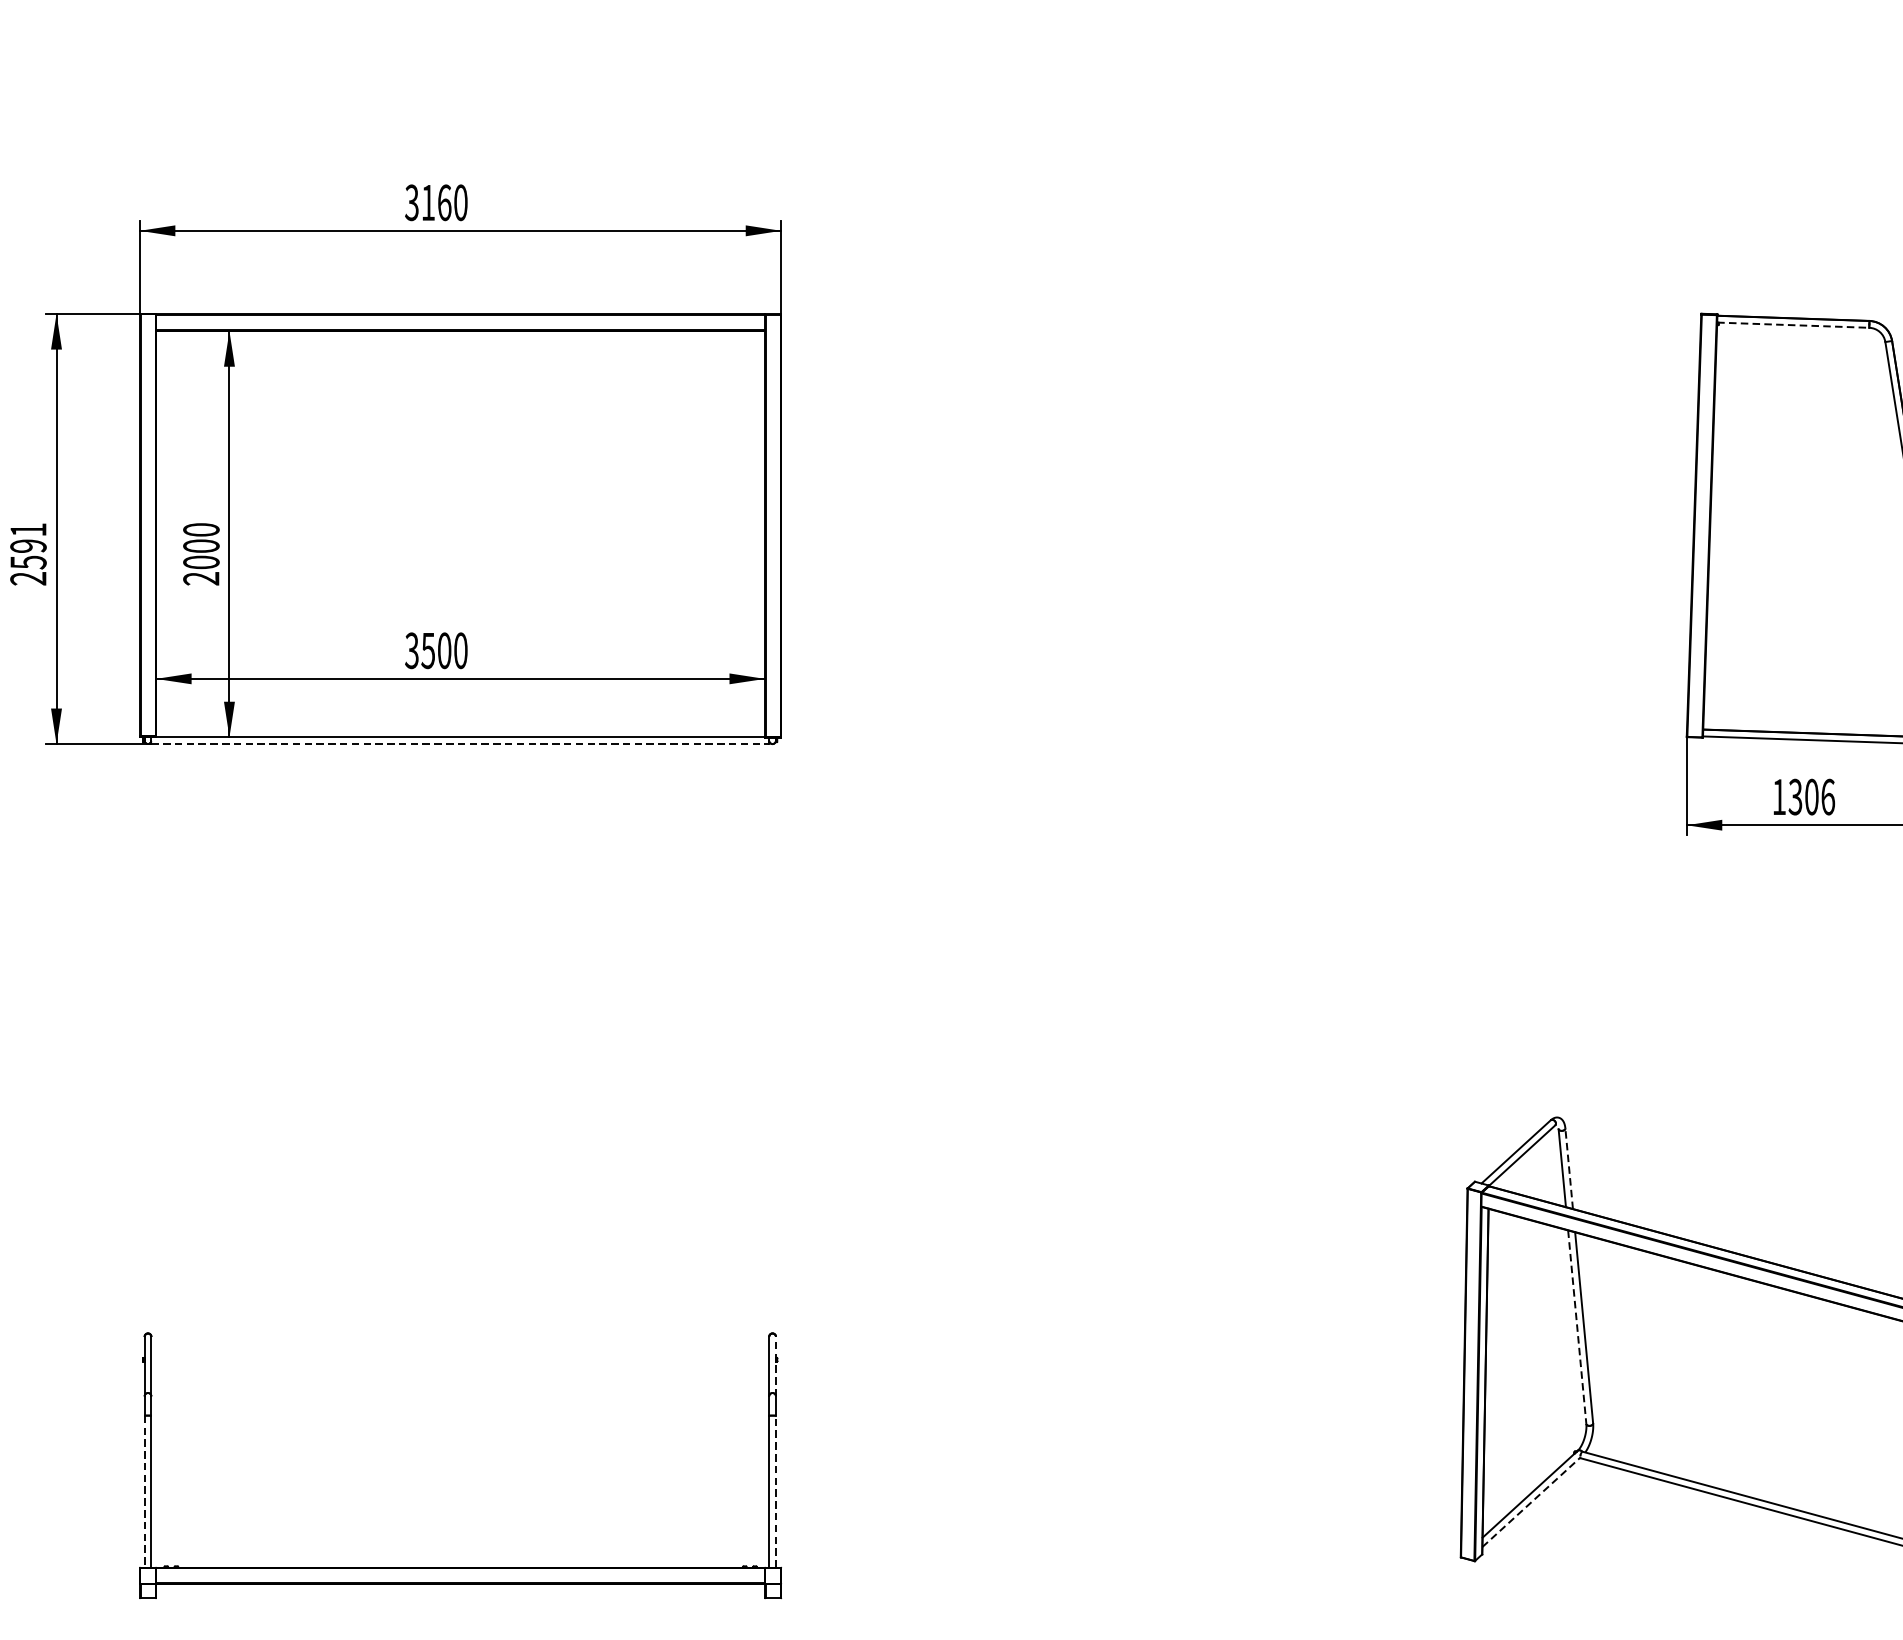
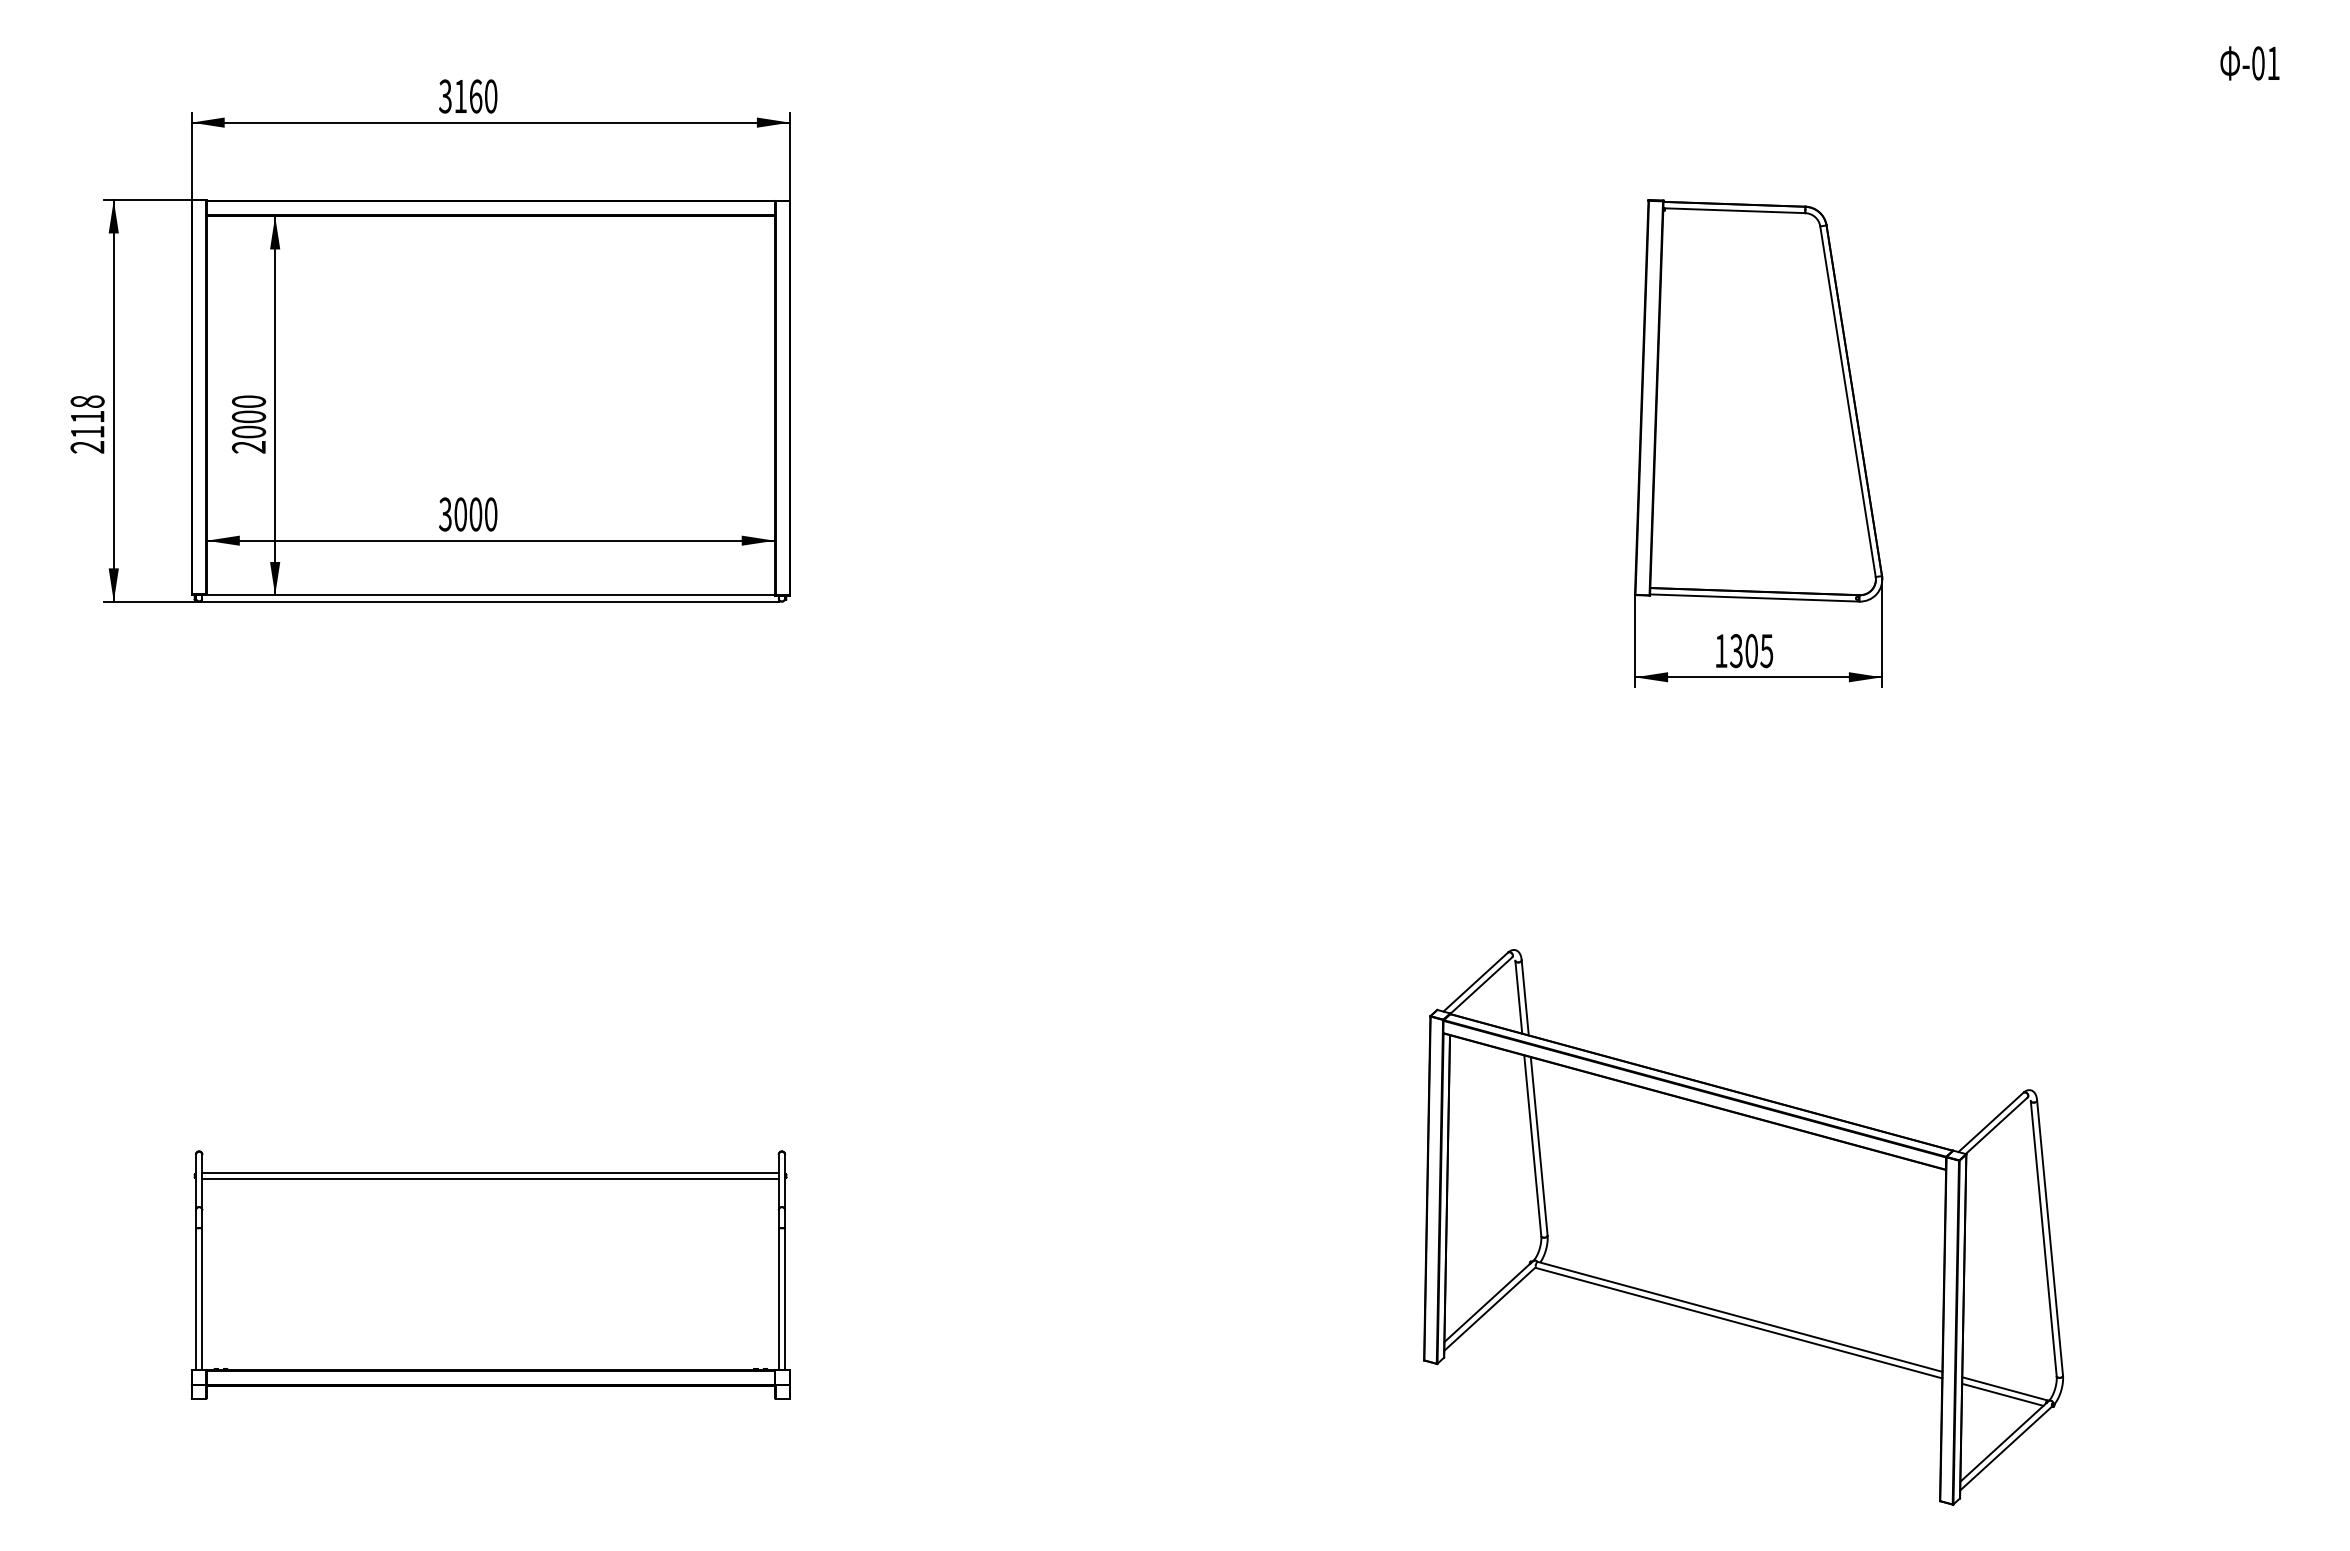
line: (1793, 324) -> (1734, 210), dashed -> solid
text: (28, 545) -> (87, 416), 2591 -> 2118
text: (428, 650) -> (460, 514), 3500 -> 3000
line: (461, 744) -> (491, 601), dashed -> solid
text: (1827, 797) -> (1766, 651), 1306 -> 1305
line: (1569, 1168) -> (1525, 997), dashed -> solid
line: (1576, 1327) -> (1532, 1145), dashed -> solid
line: (460, 1355) -> (490, 1172), added
line: (460, 1363) -> (490, 1179), added
line: (776, 1366) -> (785, 1182), dashed -> solid
line: (145, 1492) -> (196, 1299), dashed -> solid
line: (776, 1492) -> (785, 1299), dashed -> solid
line: (1531, 1502) -> (1490, 1309), dashed -> solid

